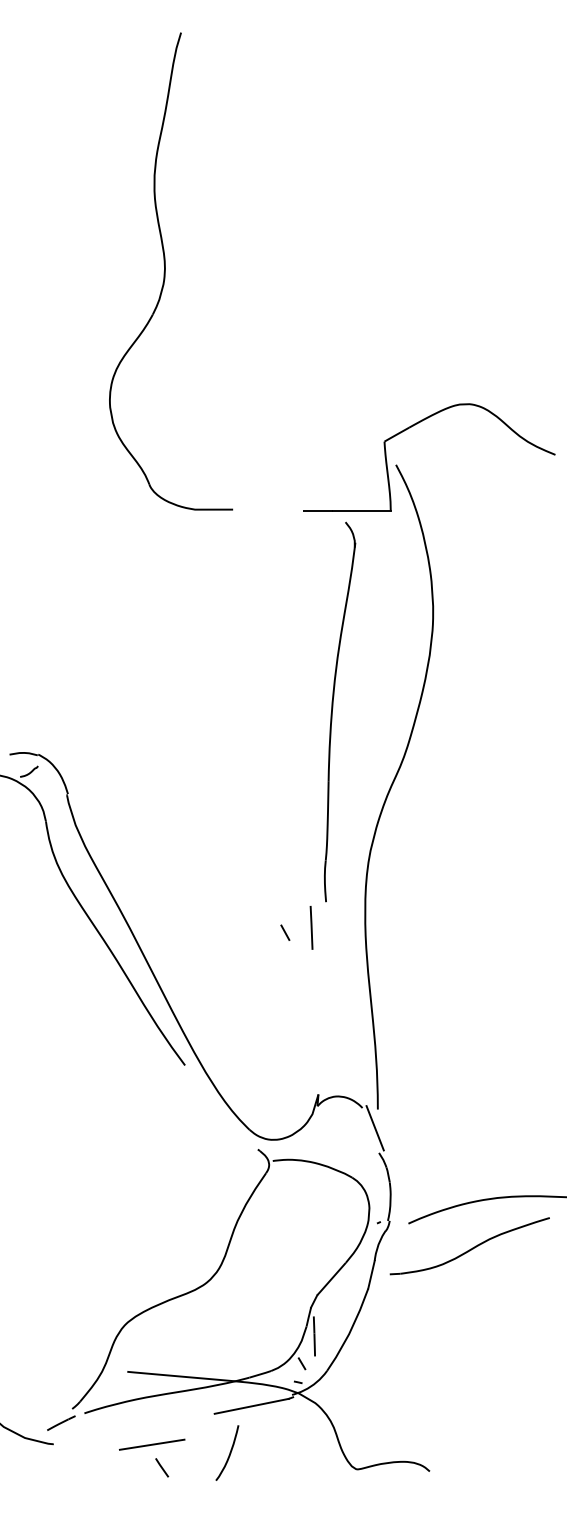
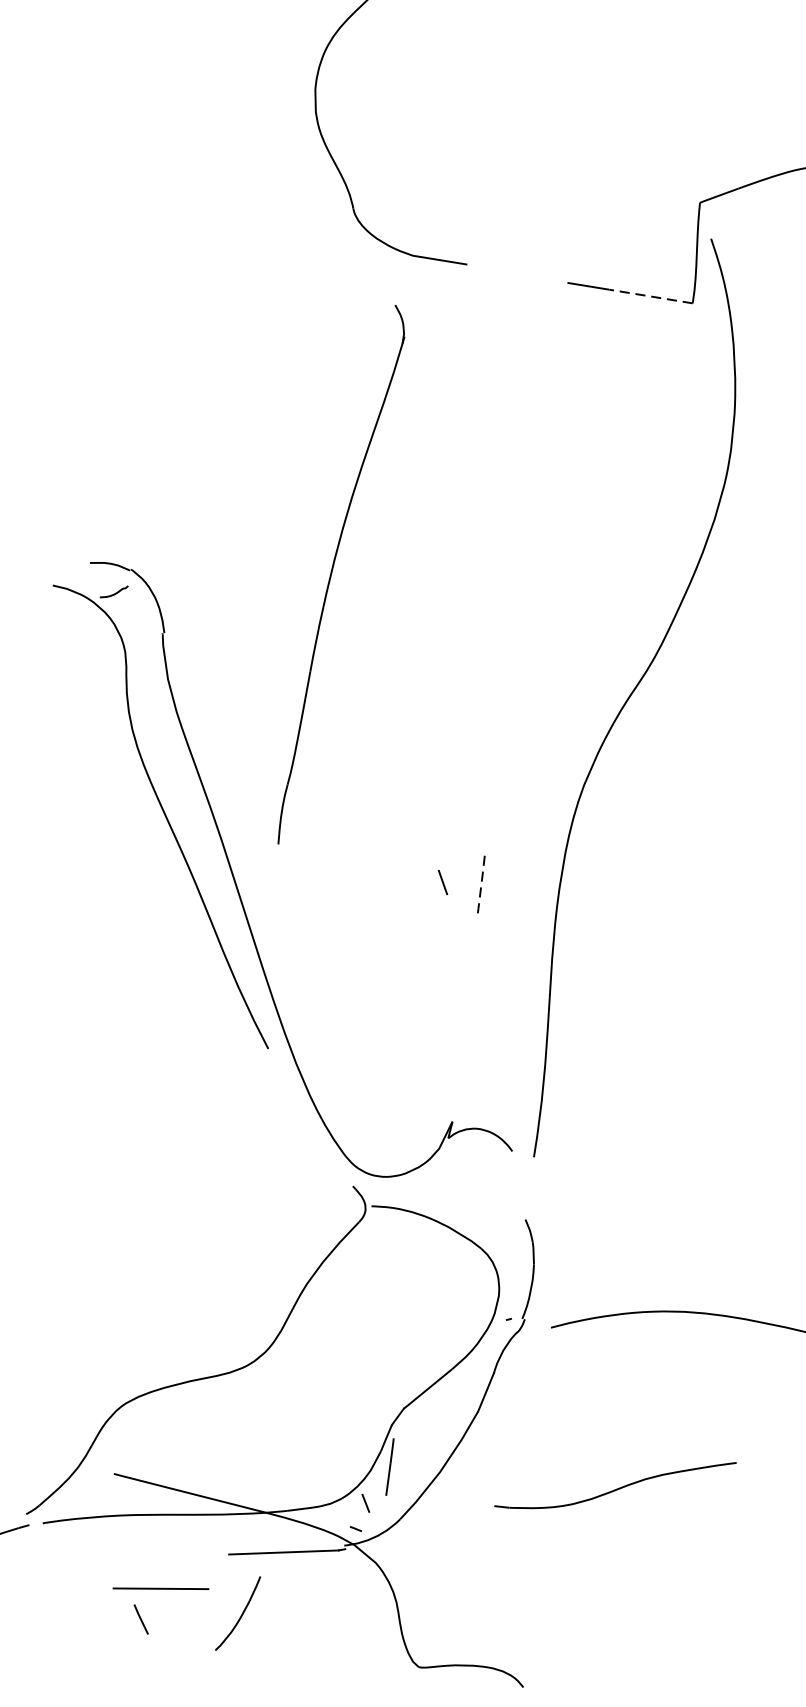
line: (361, 510) -> (650, 295), solid -> dashed
part: (333, 708) -> (334, 568), moved
line: (311, 927) -> (481, 881), solid -> dashed
line: (374, 1128) -> (524, 1183), removed
part: (469, 1246) -> (614, 1484), moved
line: (152, 1444) -> (161, 1588), moved

